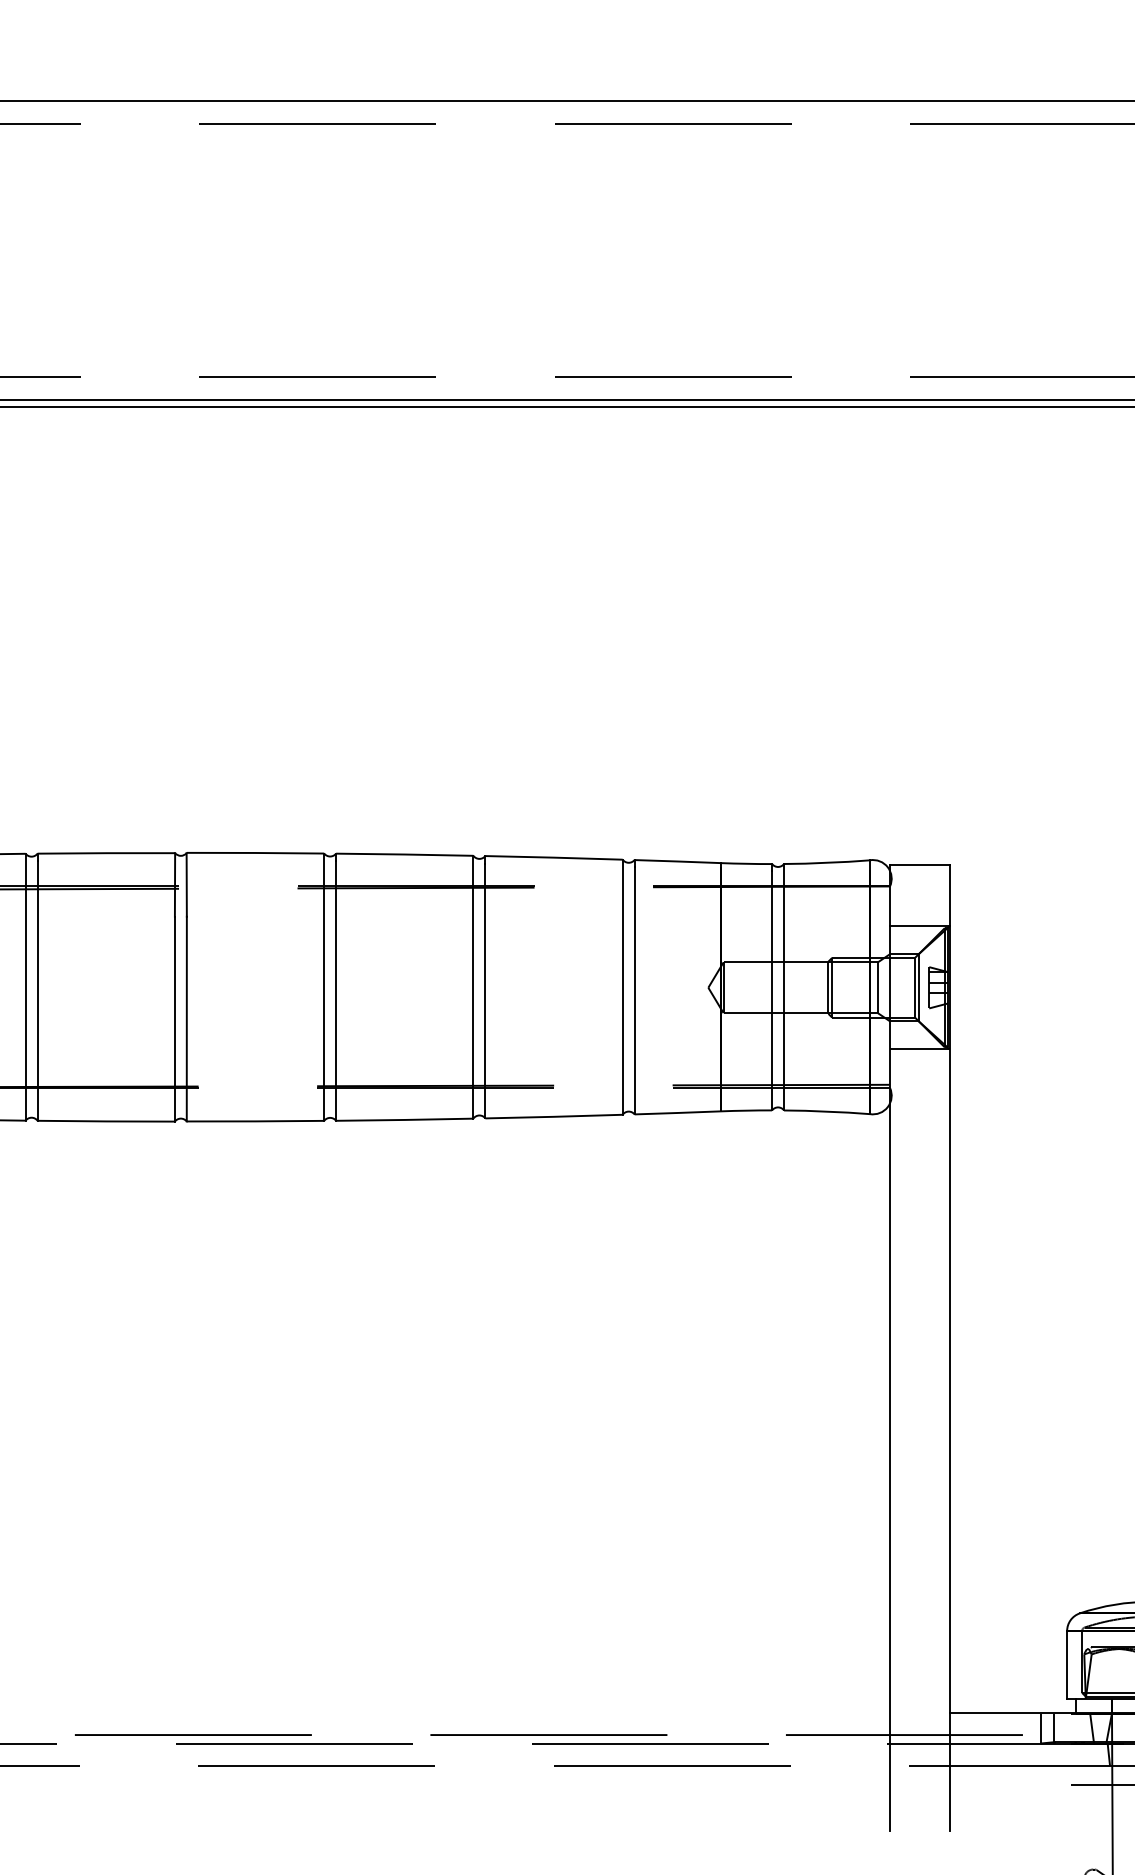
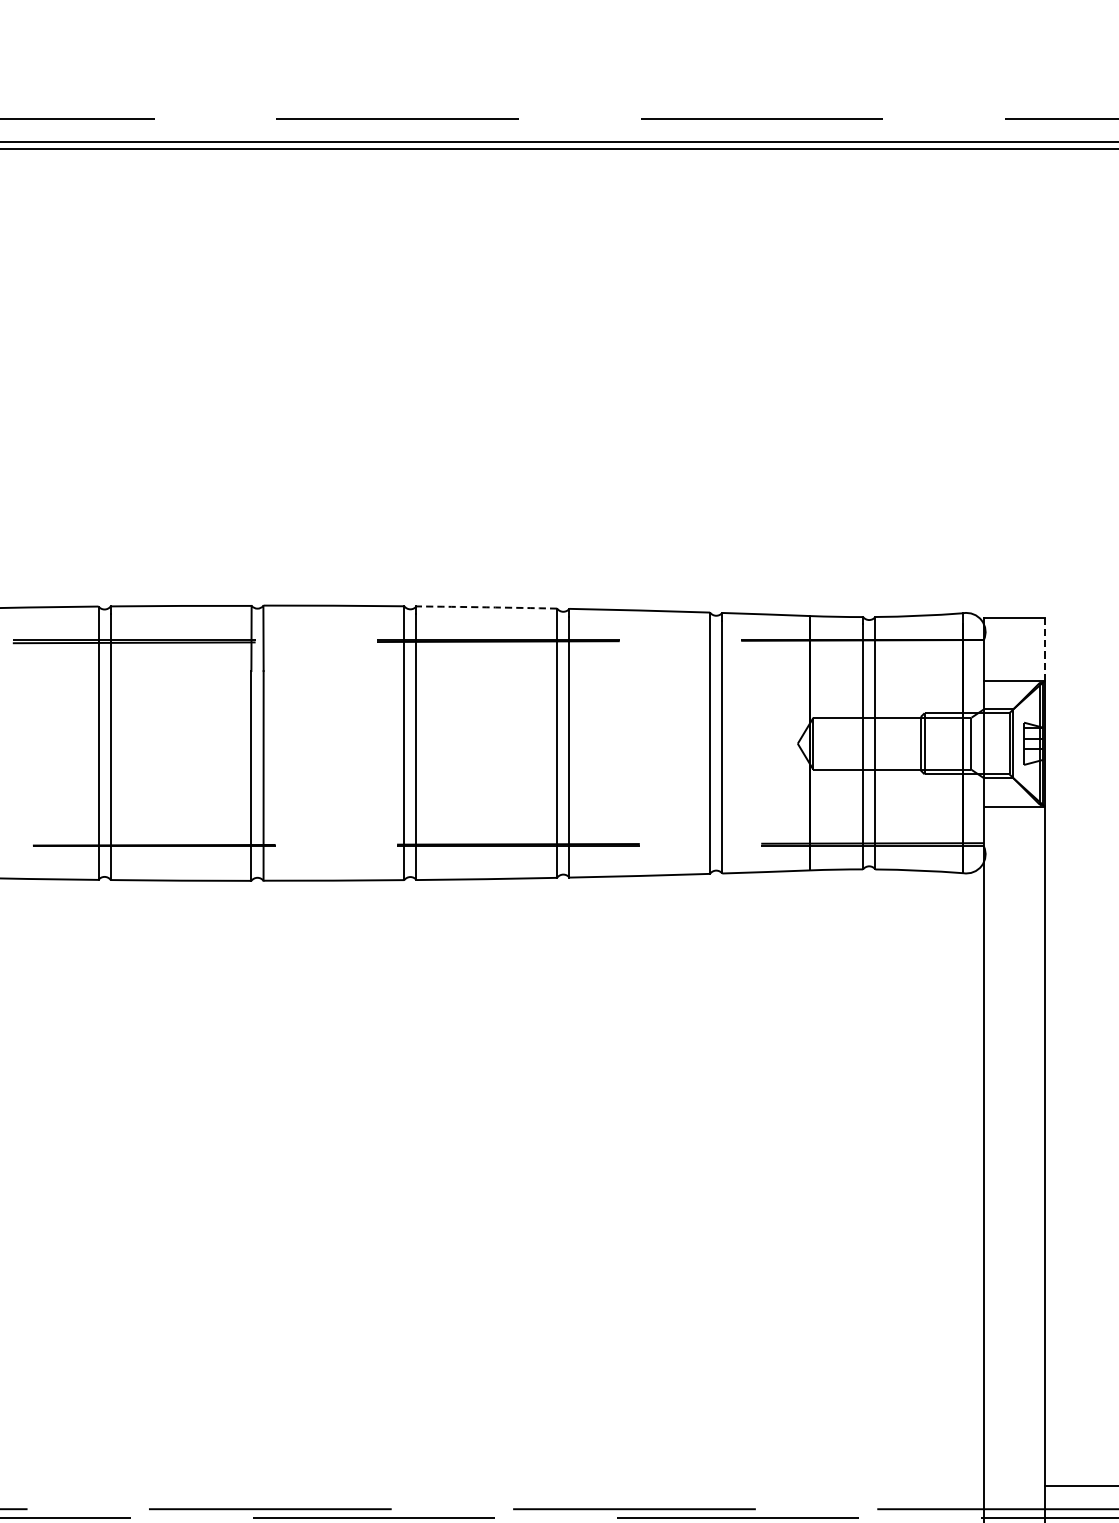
arc: (404, 854) -> (486, 607), solid -> dashed
line: (949, 895) -> (1044, 649), solid -> dashed

